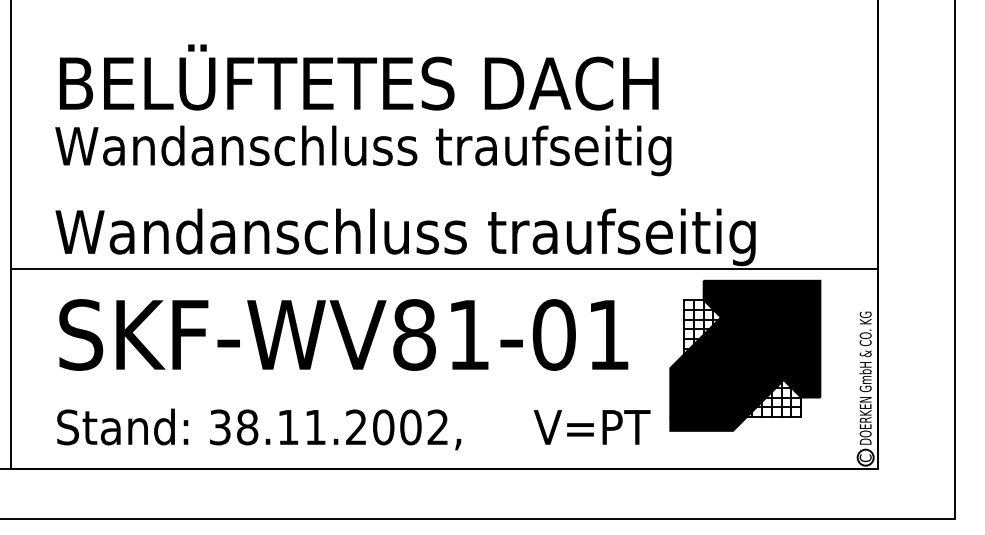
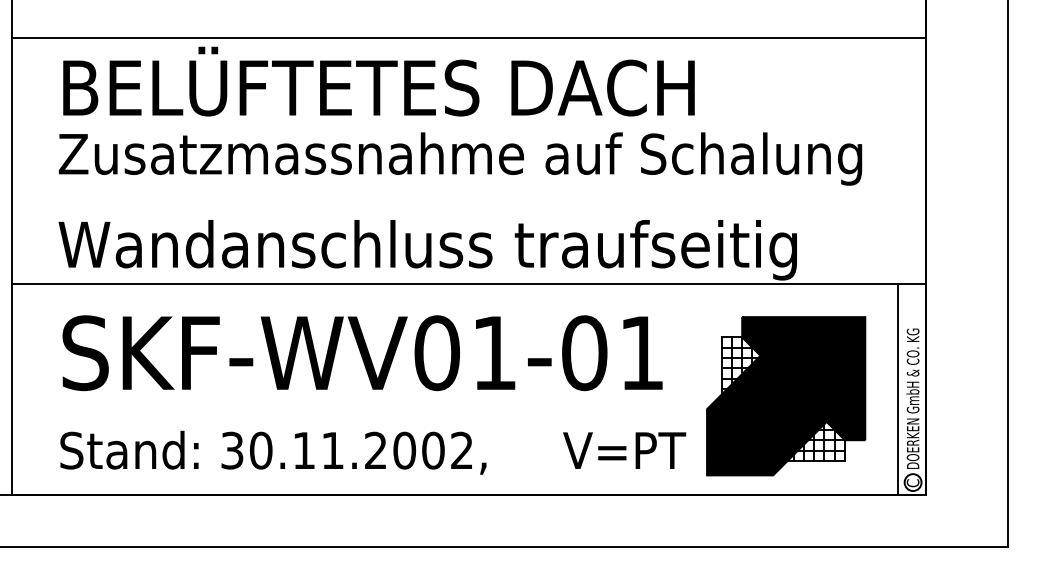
line: (444, 35) -> (468, 37), added
text: (436, 150) -> (460, 158), Wandanschluss traufseitig -> Zusatzmassnahme auf Schalung
text: (414, 334) -> (437, 352), SKF-WV81-01 -> SKF-WV01-01
part: (745, 355) -> (786, 395), moved
line: (851, 369) -> (898, 389), added
text: (247, 427) -> (261, 450), 38.11.2002, -> 30.11.2002,

